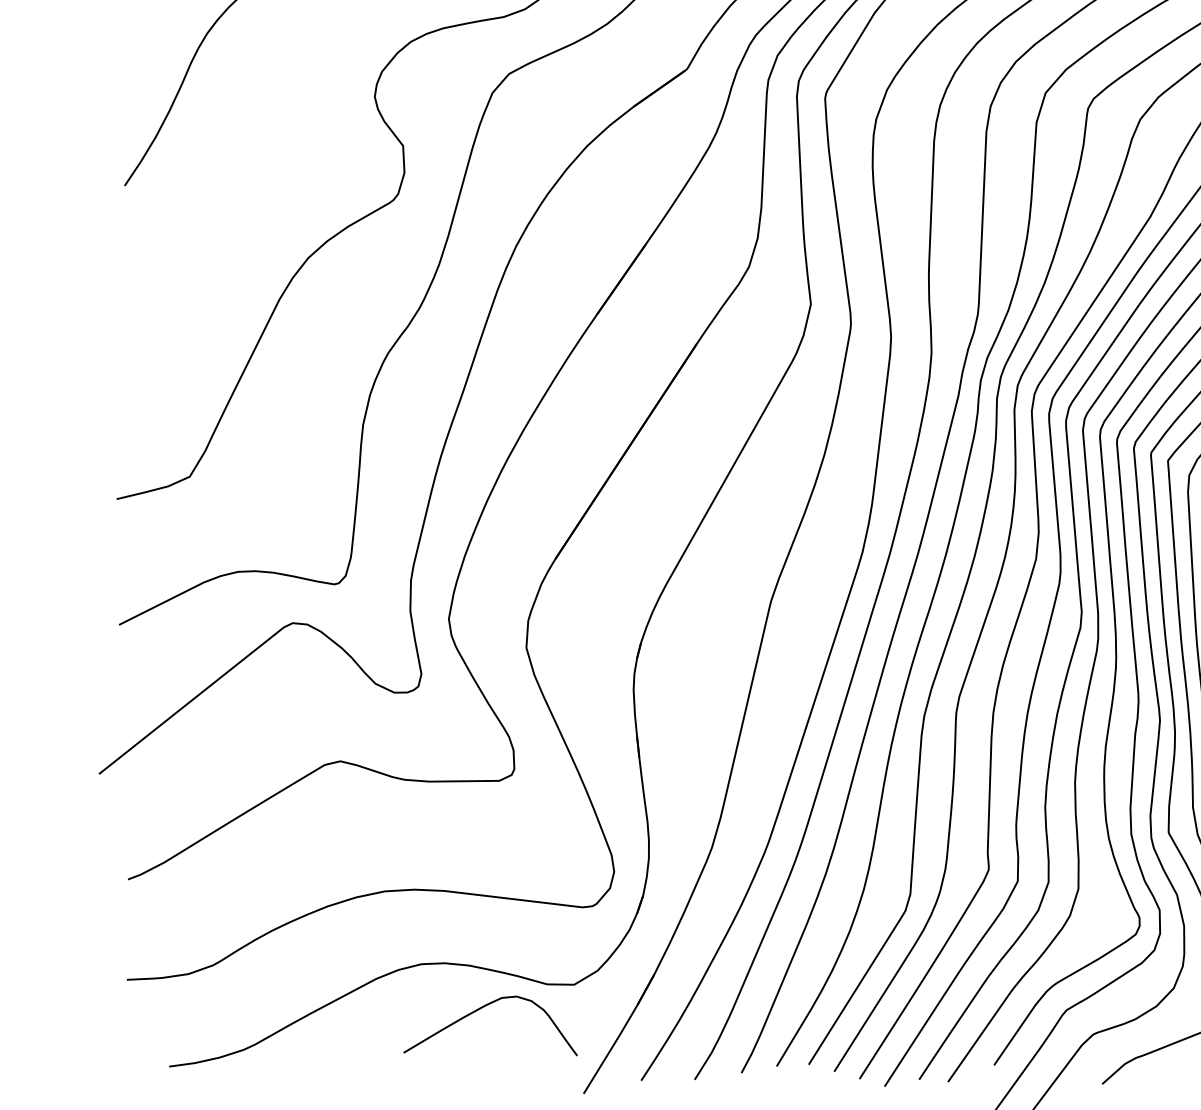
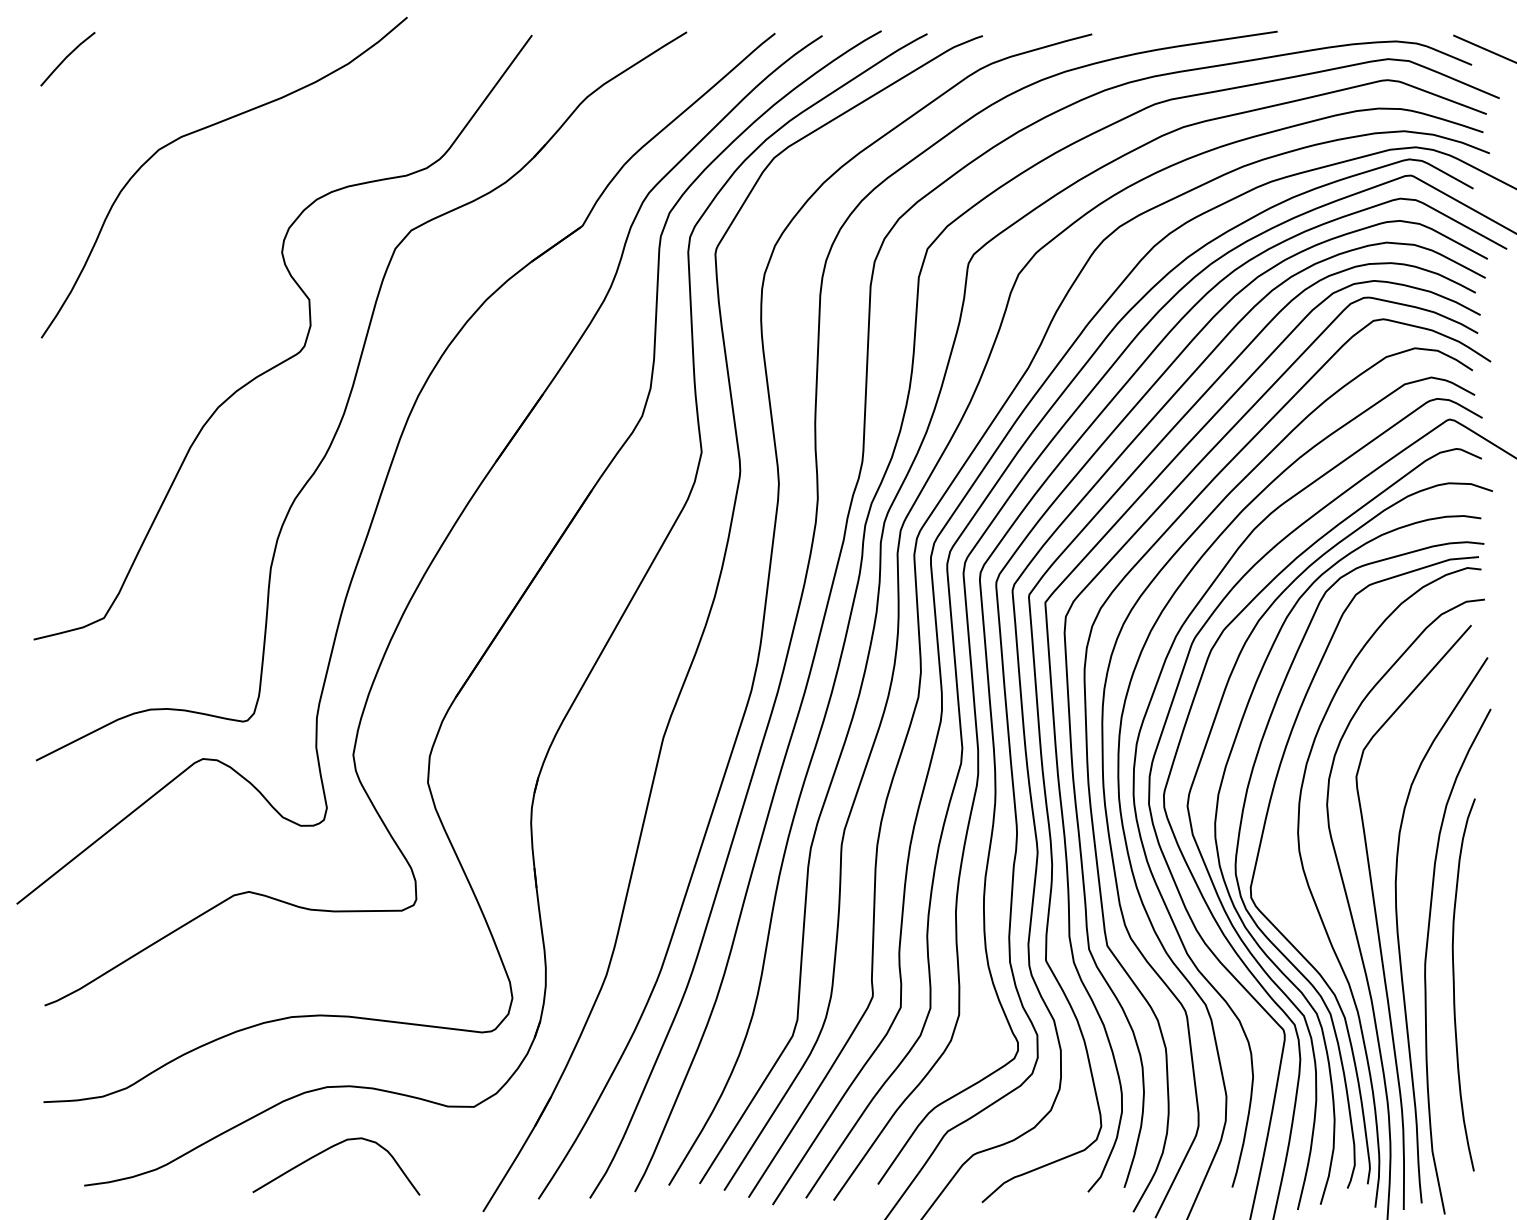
curve: (481, 1009) -> (327, 1150), moved

